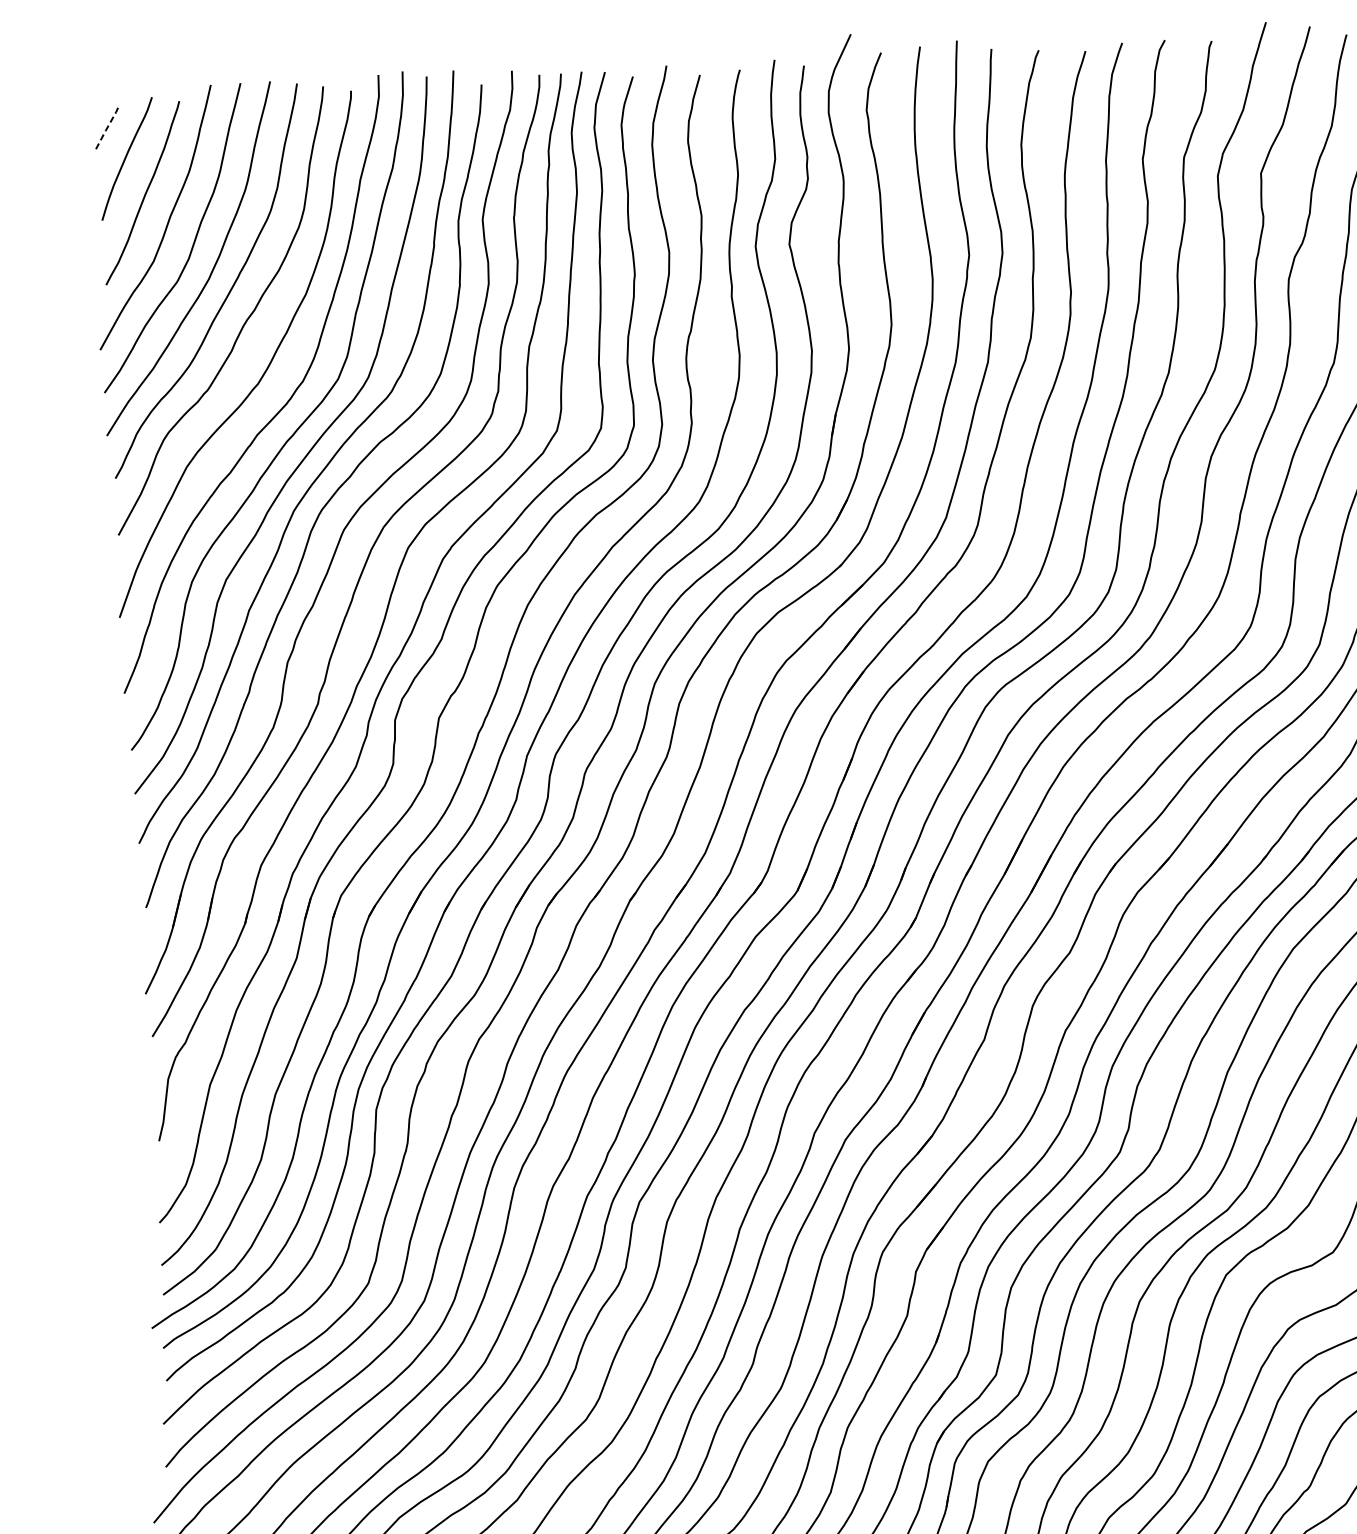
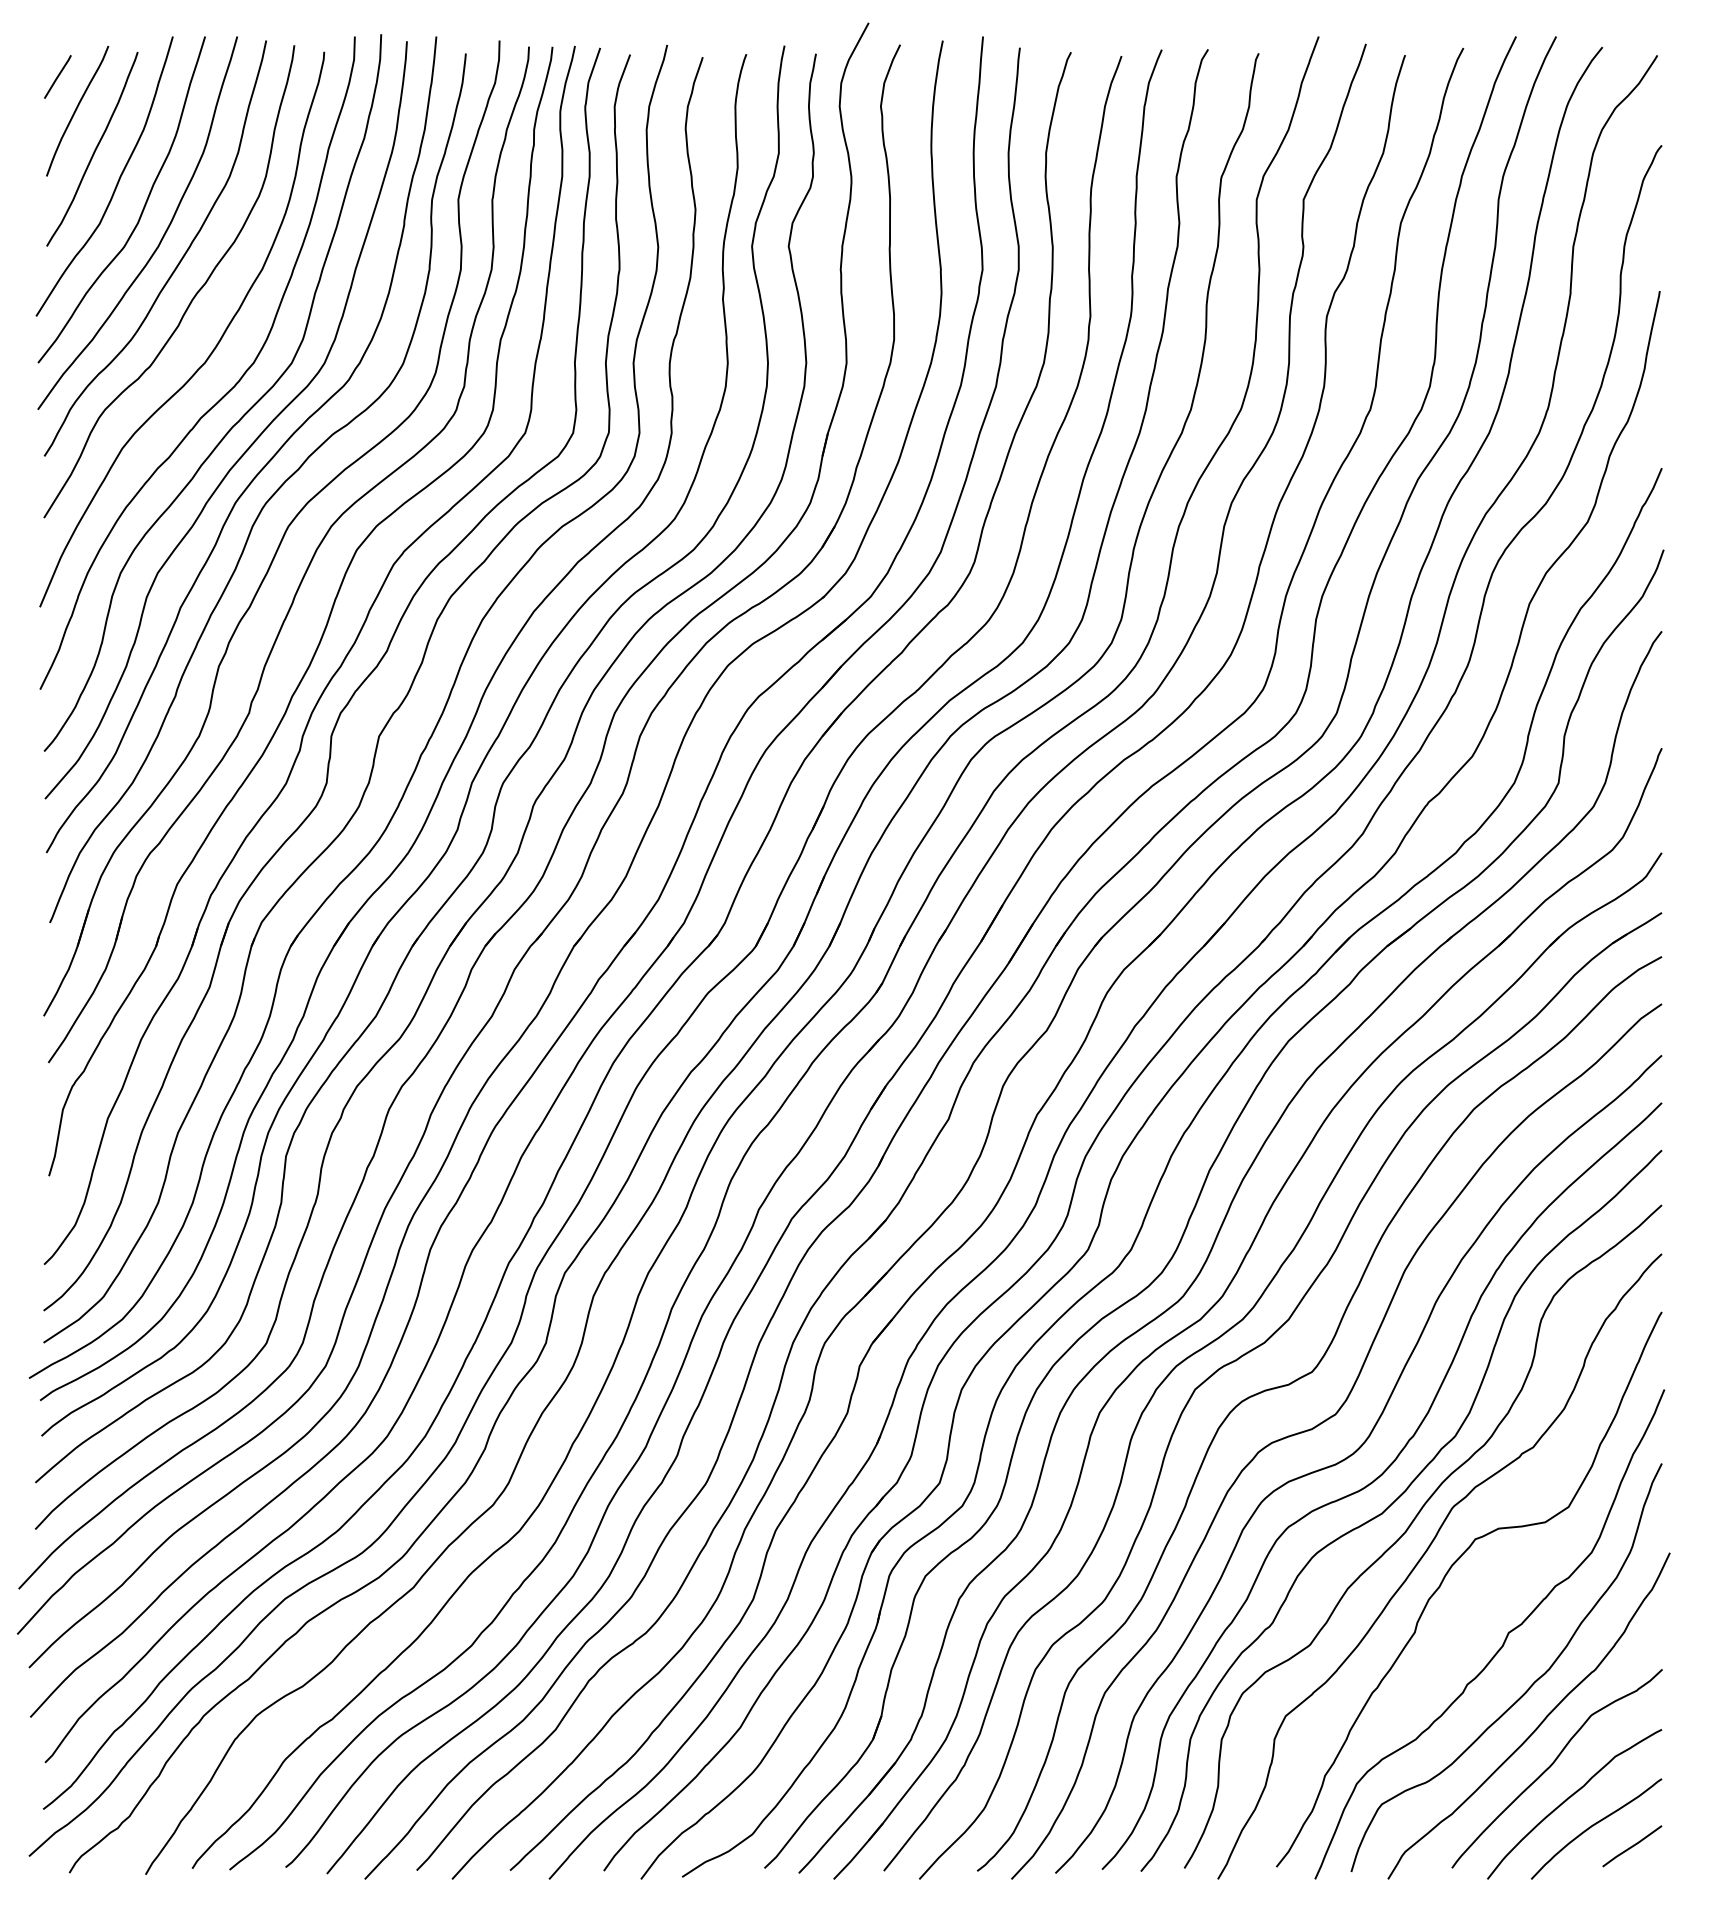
line: (106, 128) -> (57, 76), dashed -> solid

